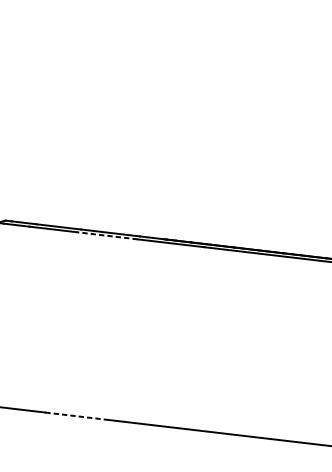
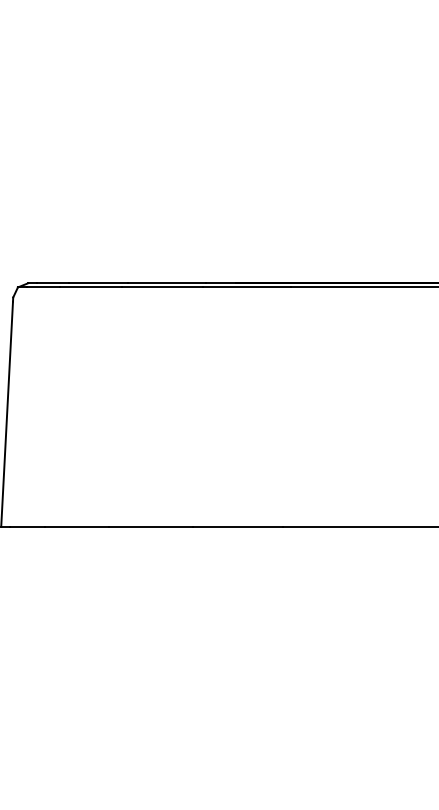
line: (106, 235) -> (162, 287), dashed -> solid
line: (77, 416) -> (151, 526), dashed -> solid

